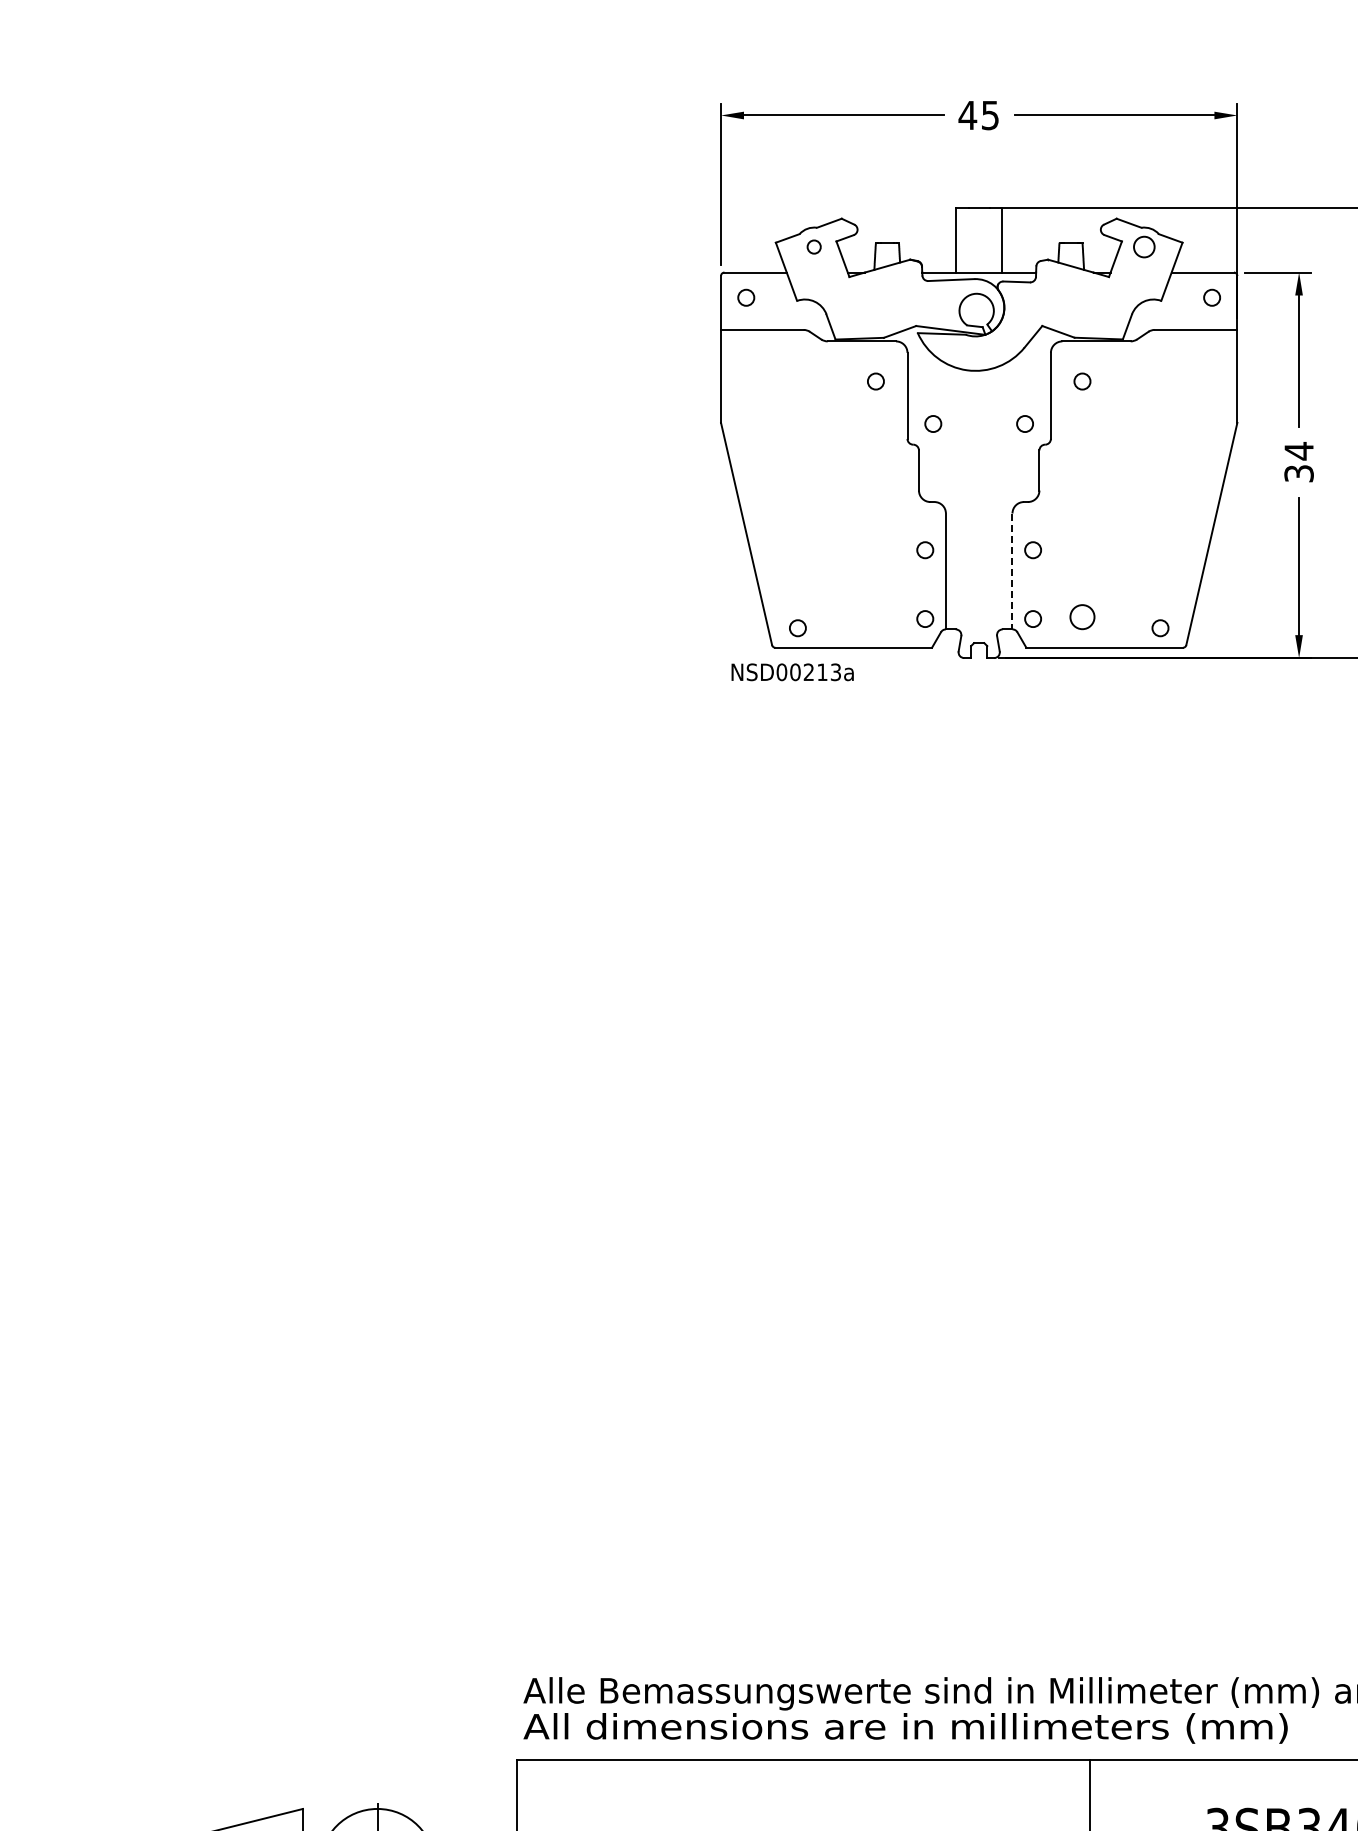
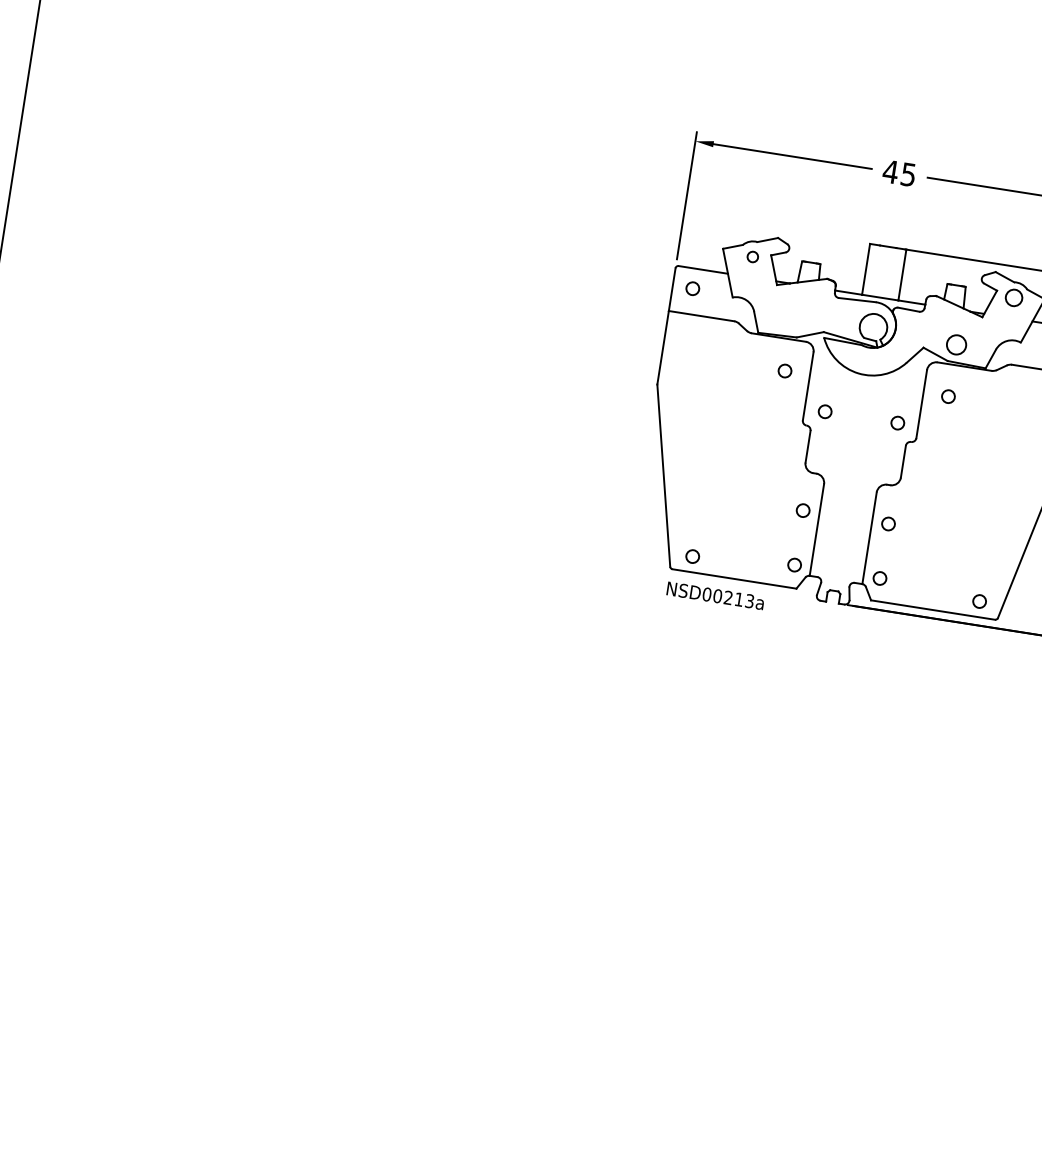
line: (1012, 571) -> (869, 538), dashed -> solid
circle: (1082, 617) -> (956, 345), moved
text: (792, 672) -> (715, 596), moved

